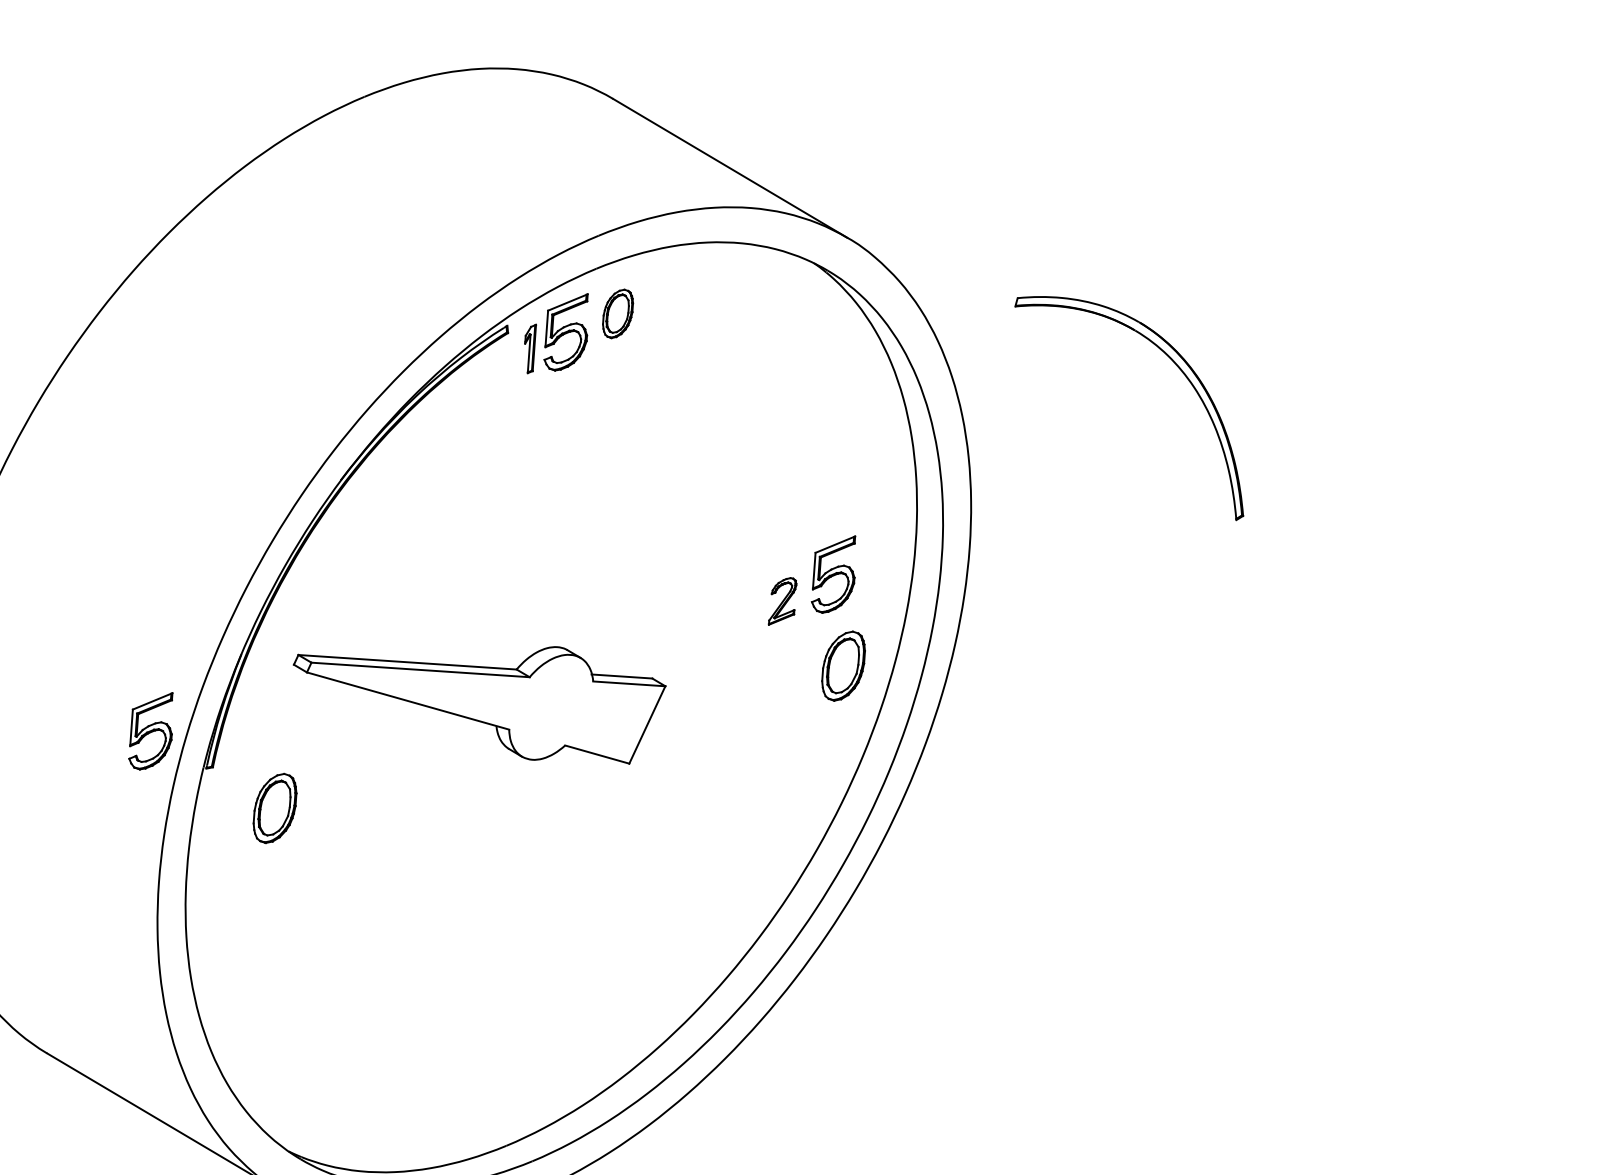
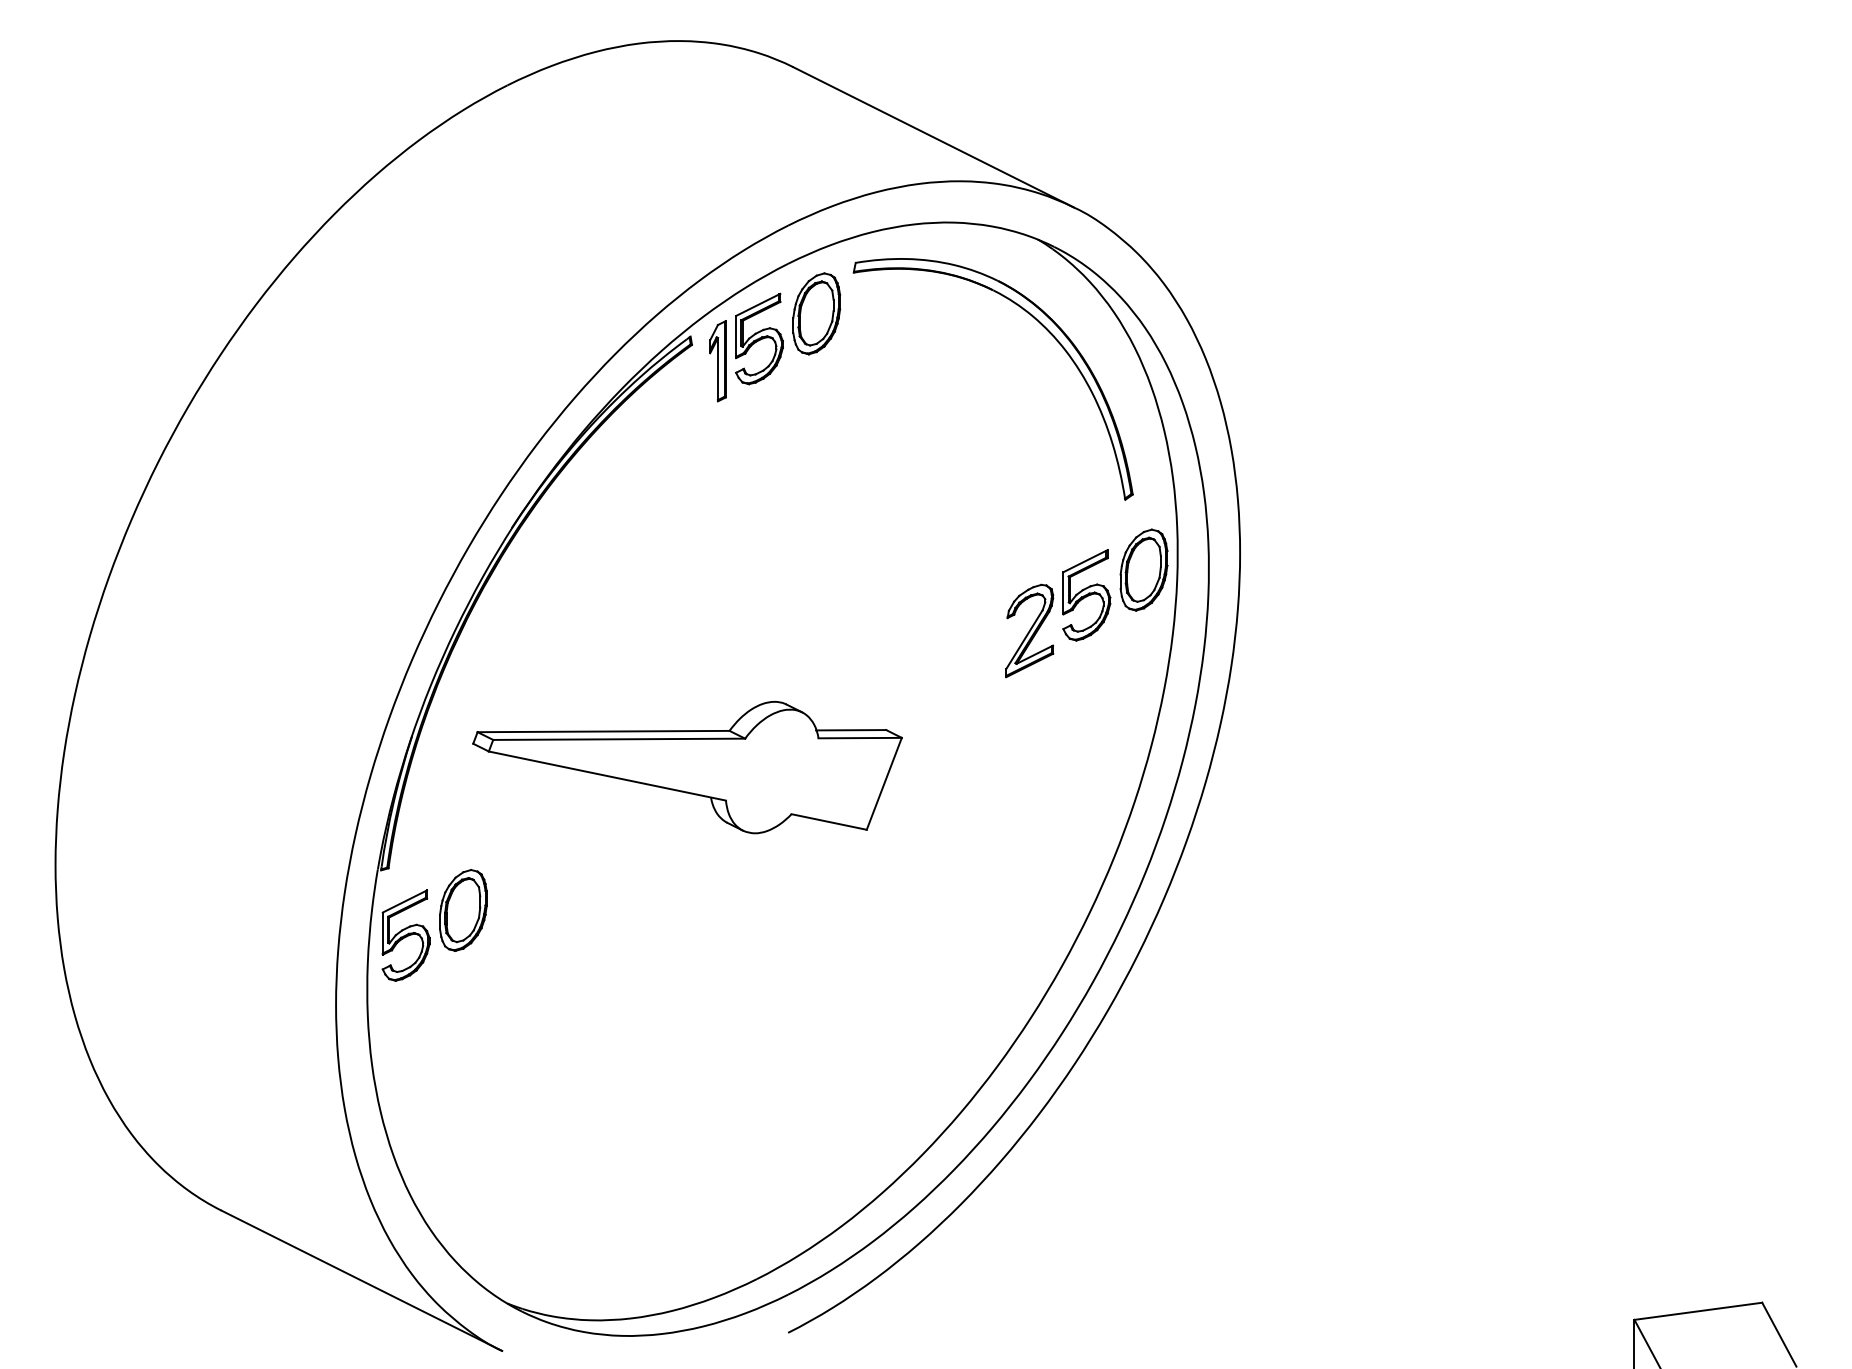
part: (617, 313) -> (816, 313), size x1.43
part: (529, 348) -> (717, 361), size x1.43
part: (1176, 365) -> (1043, 327), moved
part: (782, 601) -> (1029, 630), size x1.67
part: (843, 665) -> (1143, 569), moved
part: (151, 730) -> (405, 935), moved

